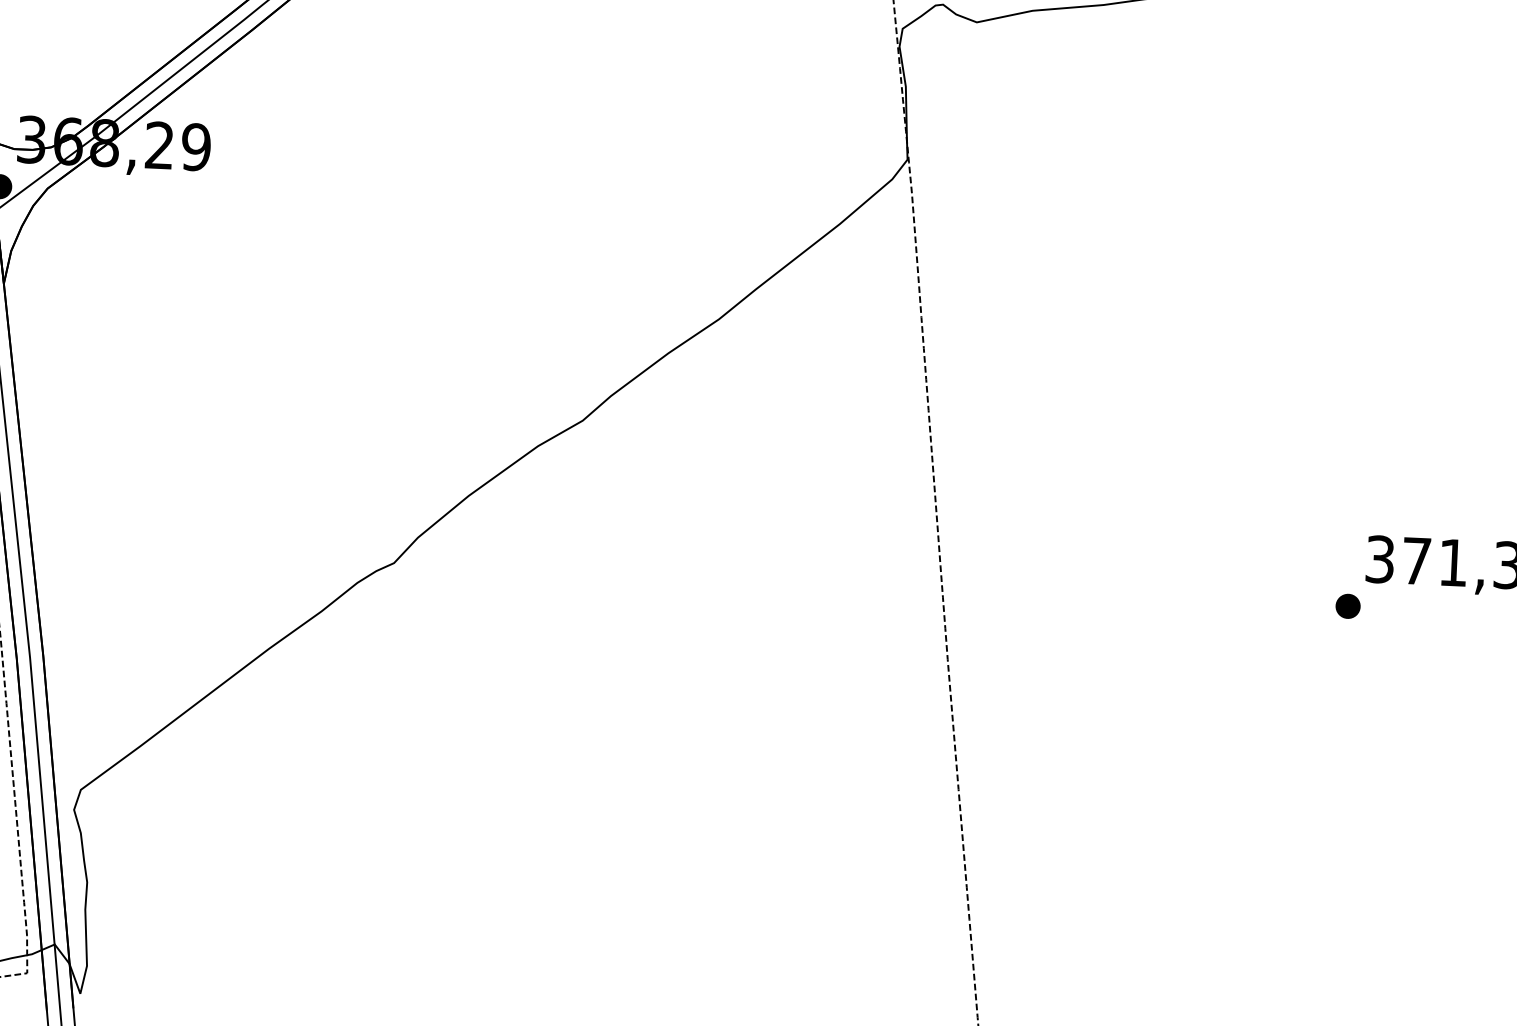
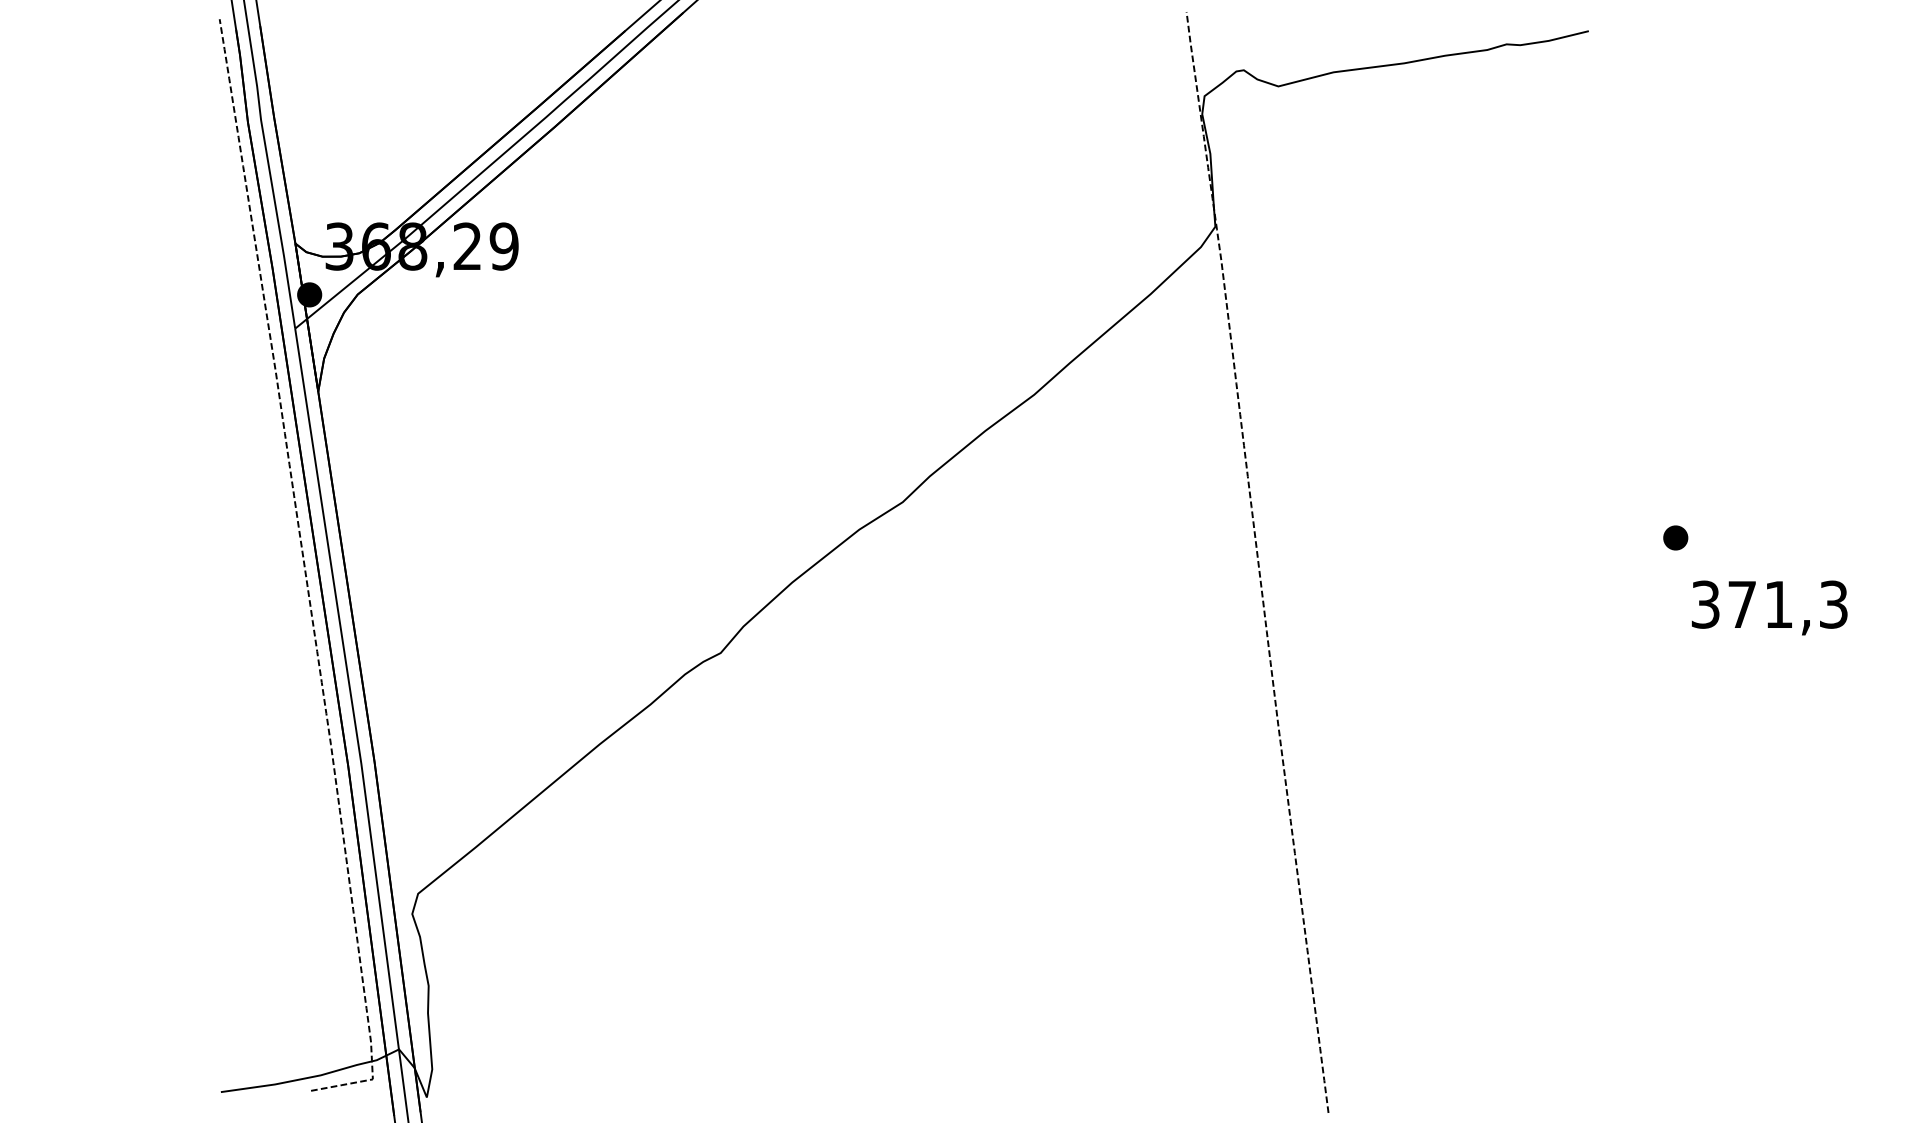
part: (1347, 605) -> (1675, 537), moved

